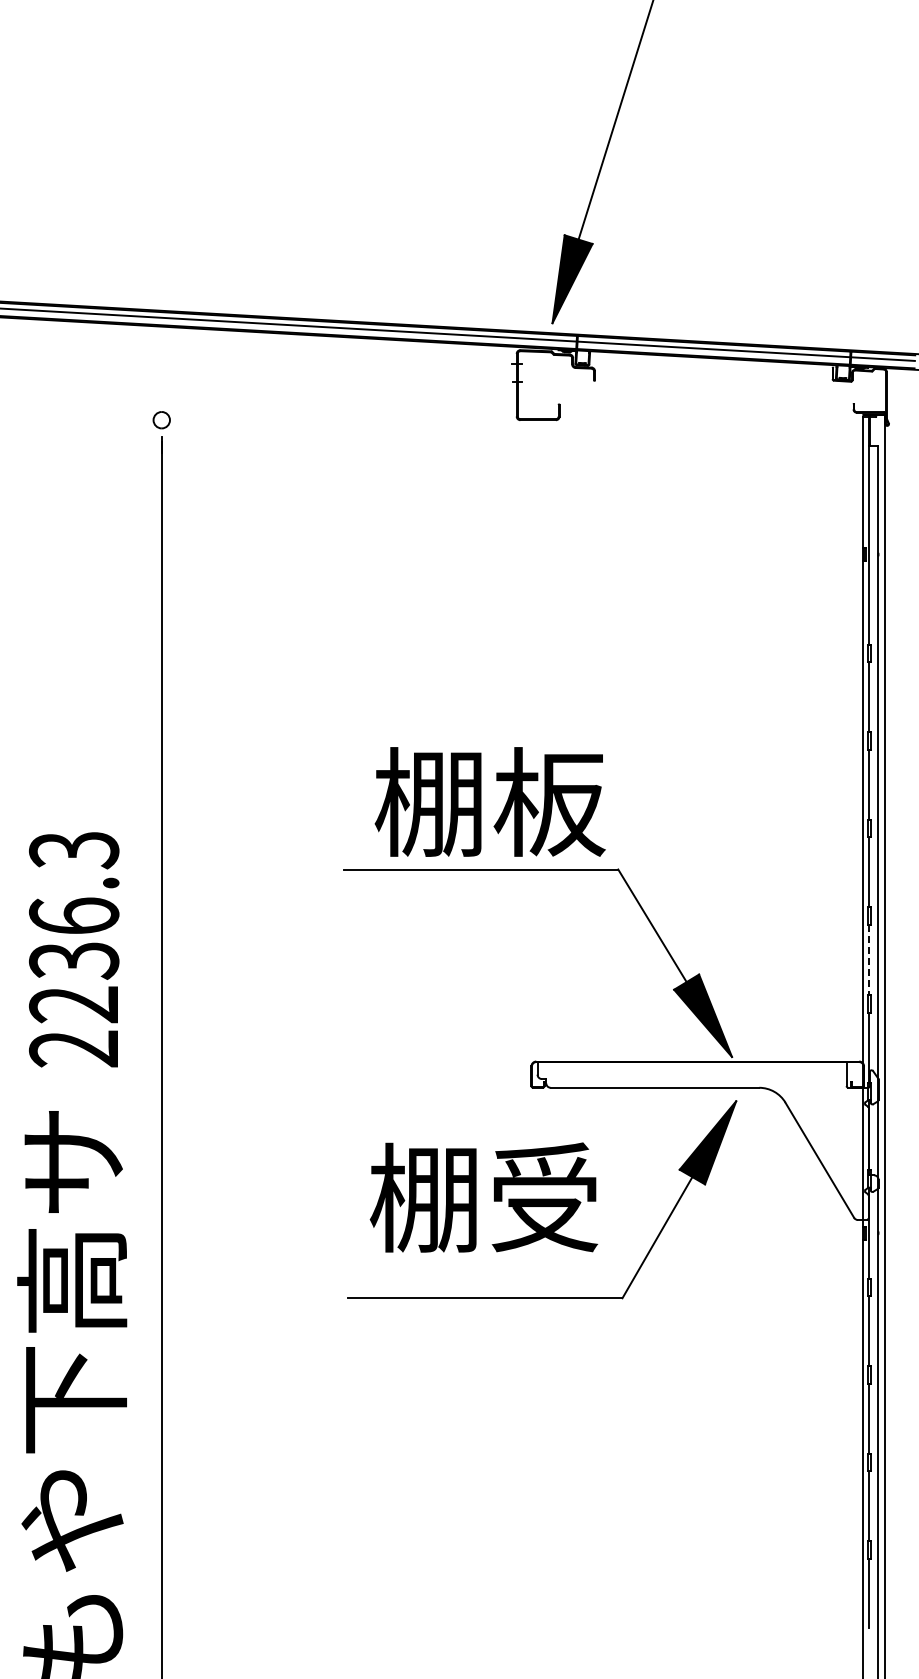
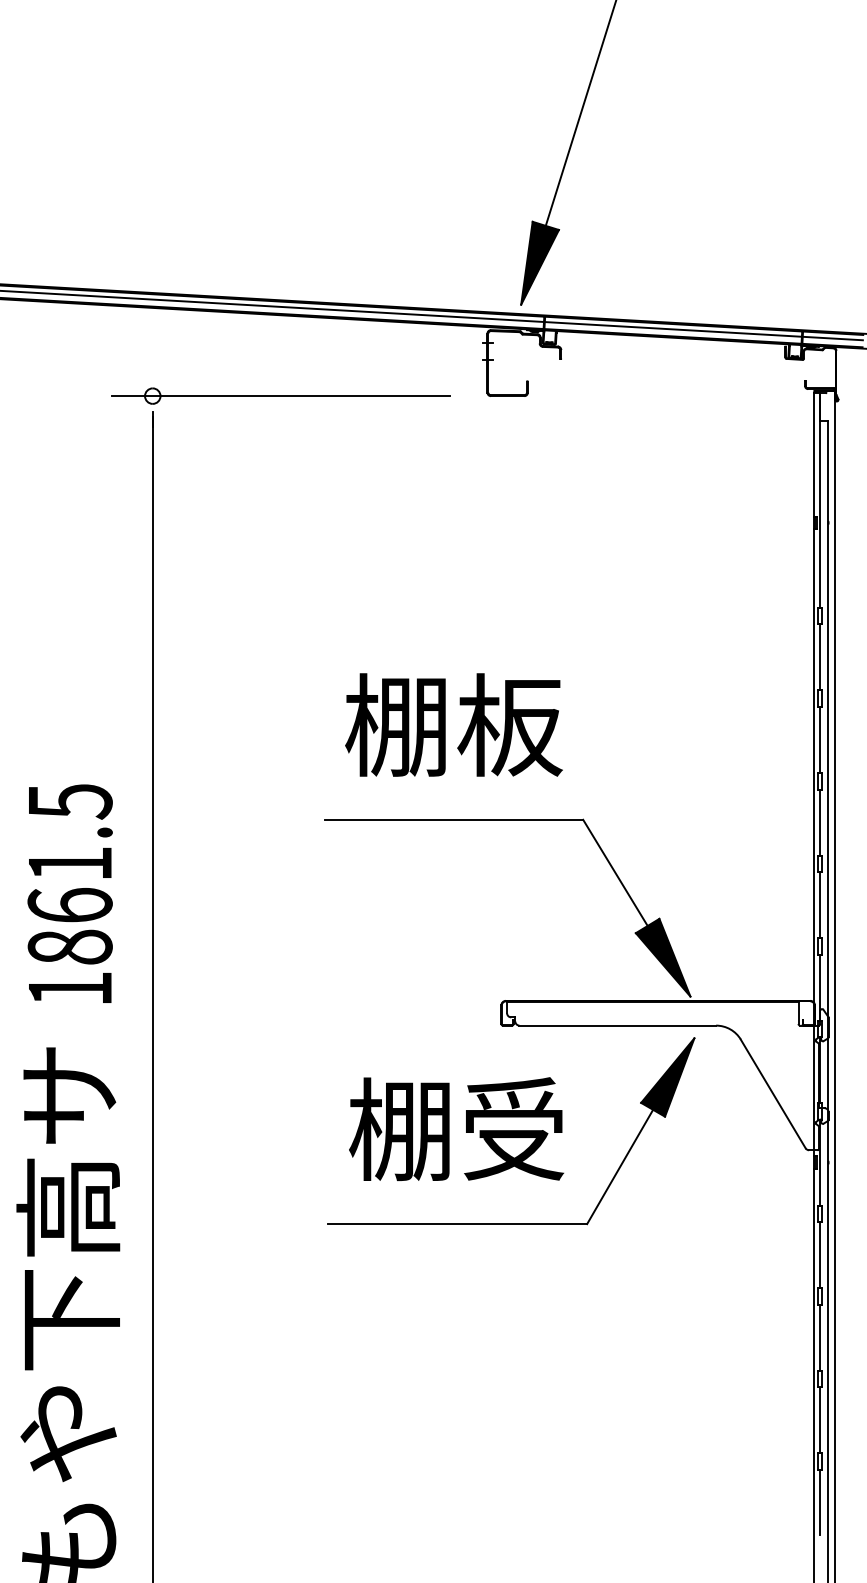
line: (297, 420) -> (280, 396), added
text: (489, 801) -> (453, 724), moved
text: (74, 949) -> (70, 895), 2236.3 -> 1861.5
line: (869, 959) -> (820, 904), dashed -> solid

